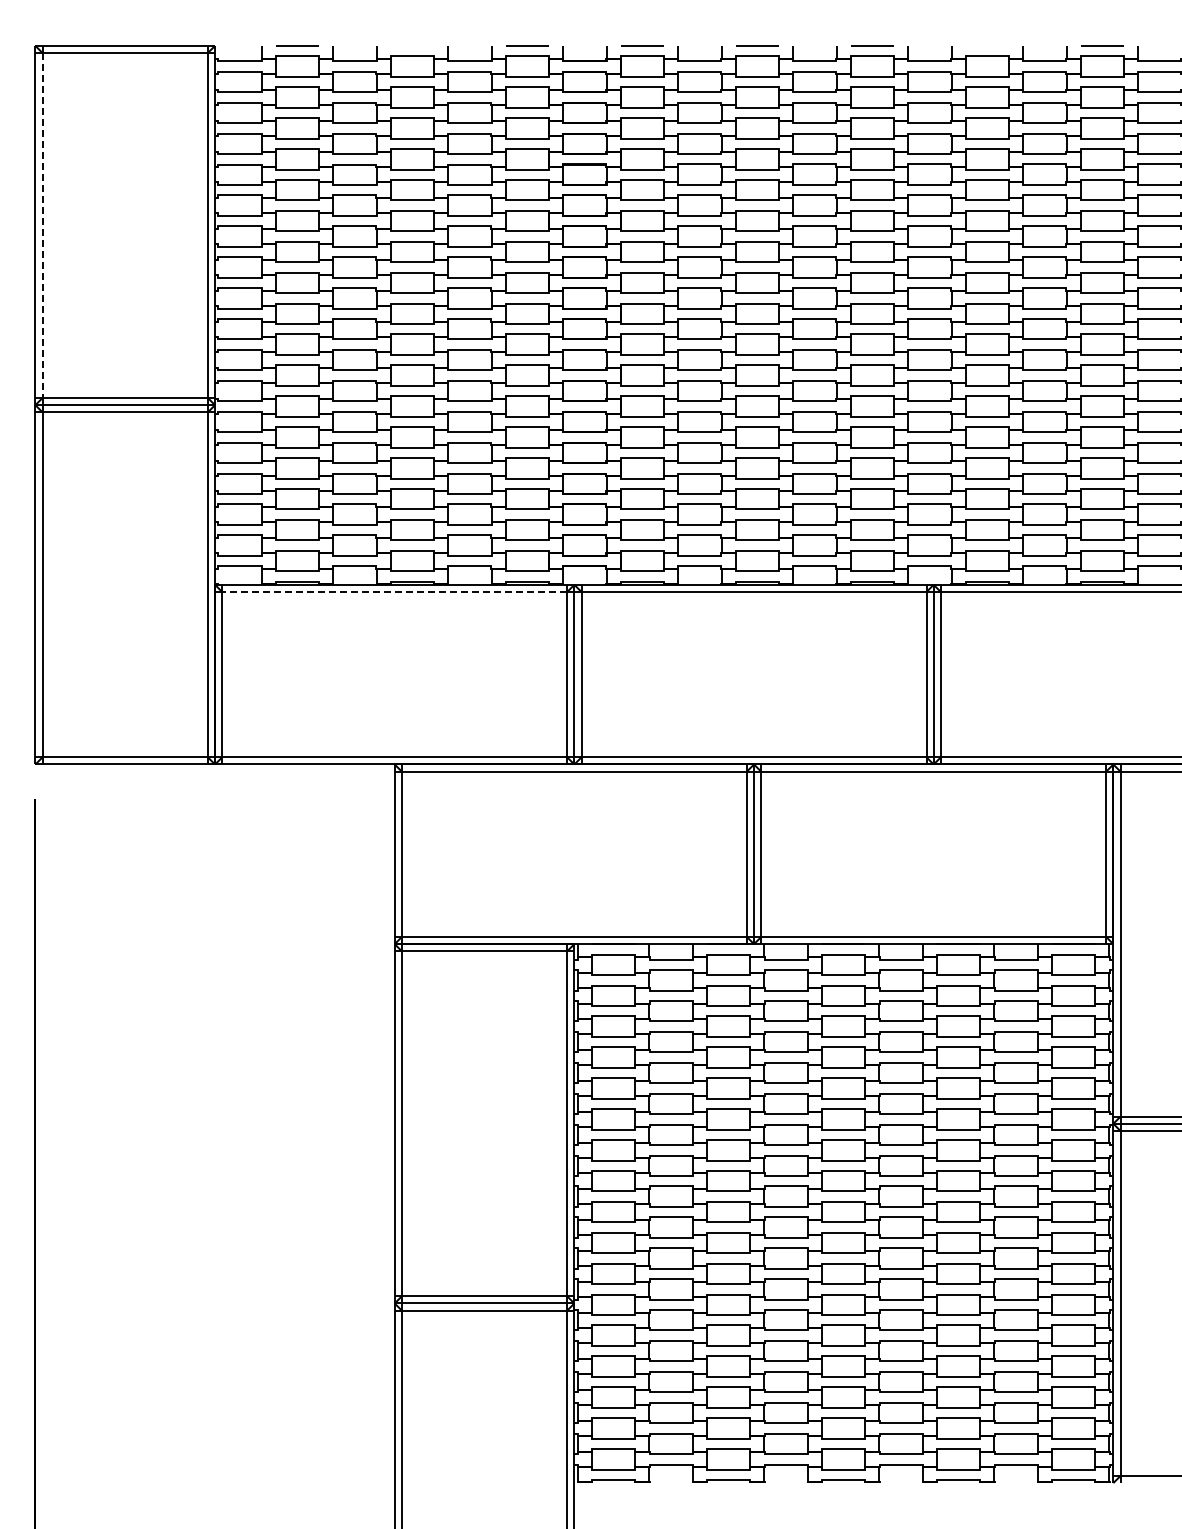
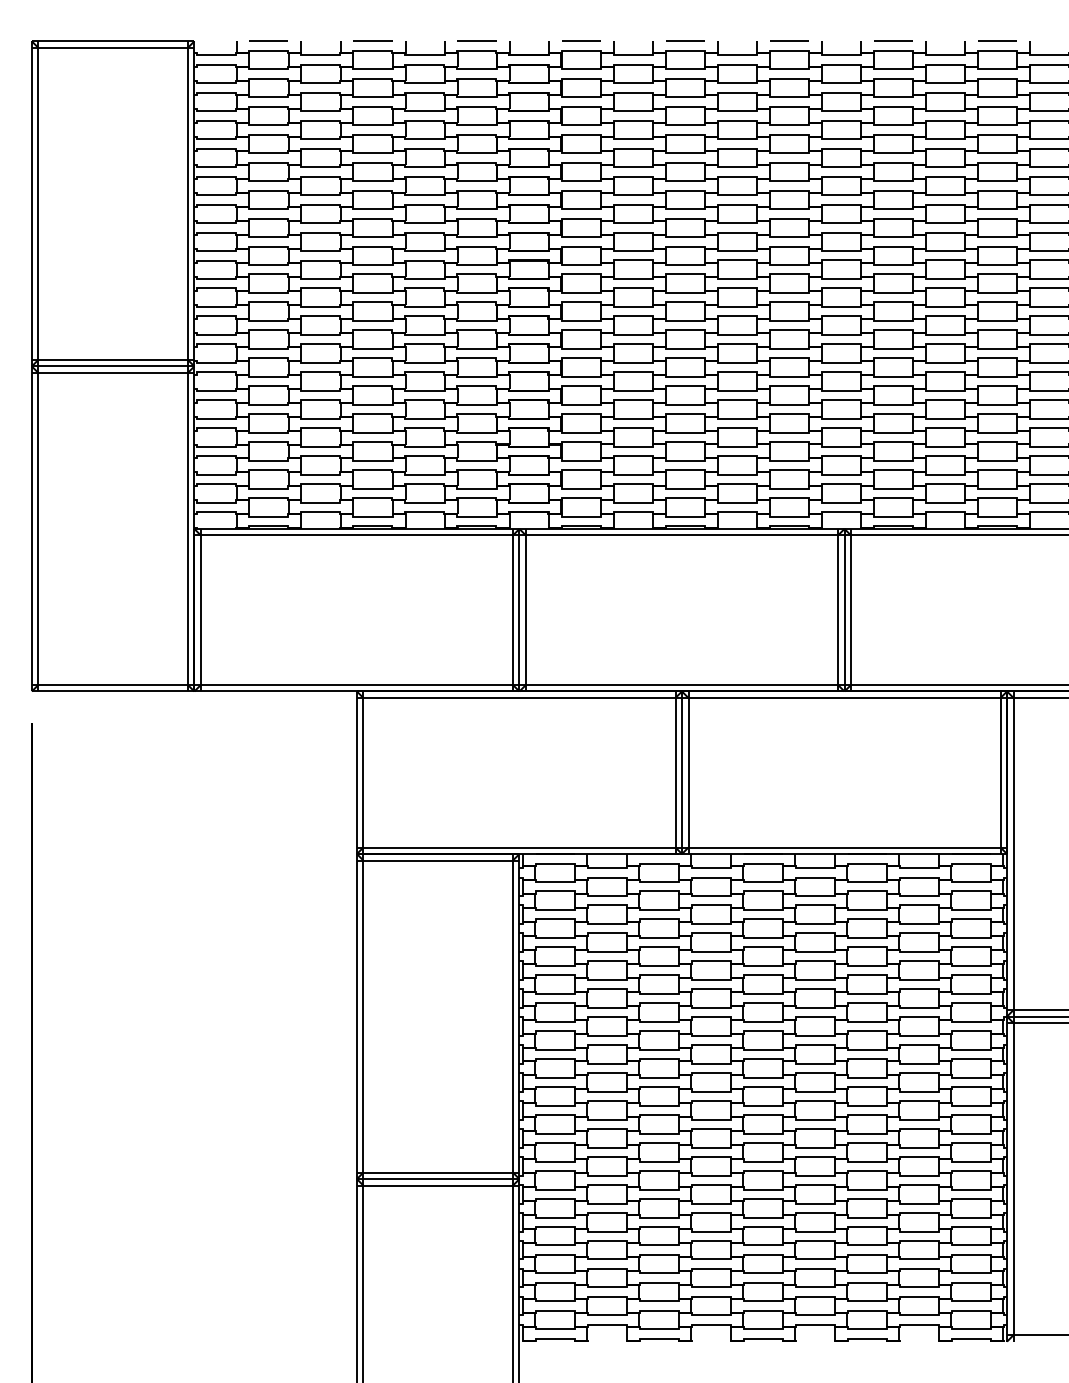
line: (412, 45) -> (373, 41), added
line: (987, 45) -> (893, 41), added
line: (42, 226) -> (38, 204), dashed -> solid
line: (394, 592) -> (356, 535), dashed -> solid

